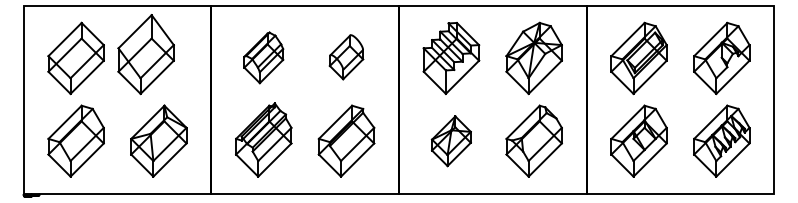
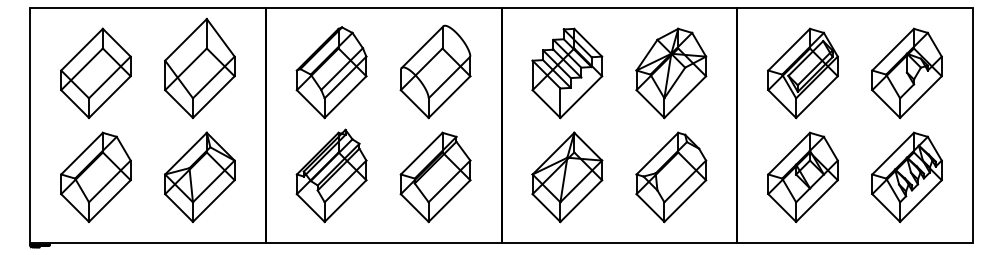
part: (145, 53) -> (199, 67), moved
part: (346, 56) -> (435, 71), size x1.67
part: (263, 57) -> (331, 72), size x1.43
part: (451, 141) -> (567, 177), size x1.43

